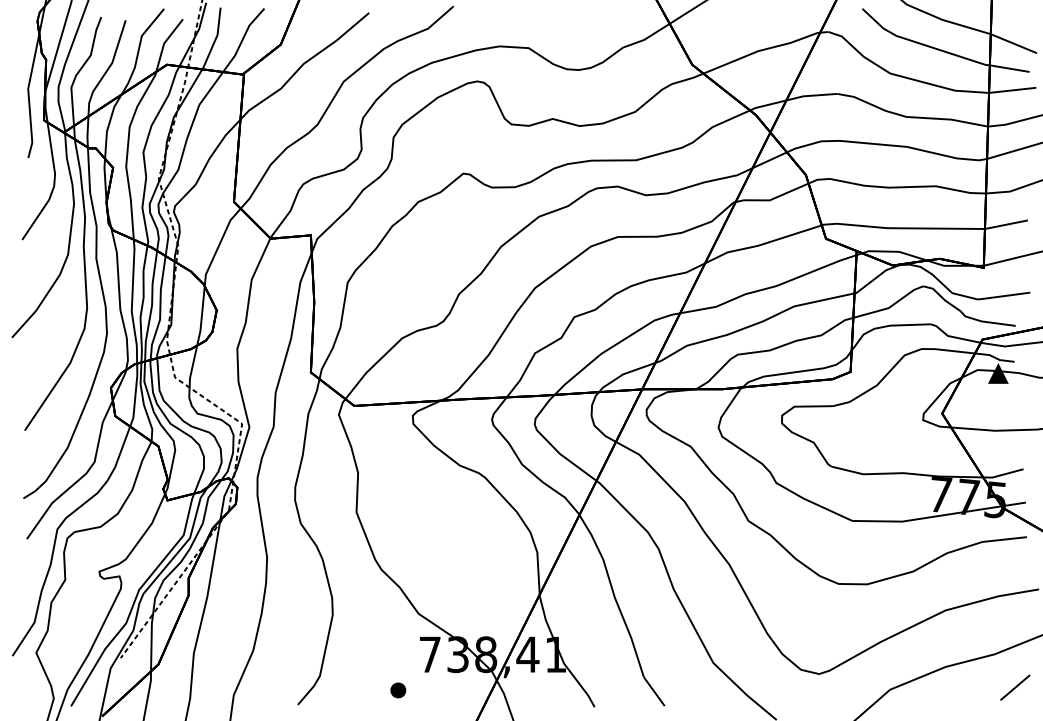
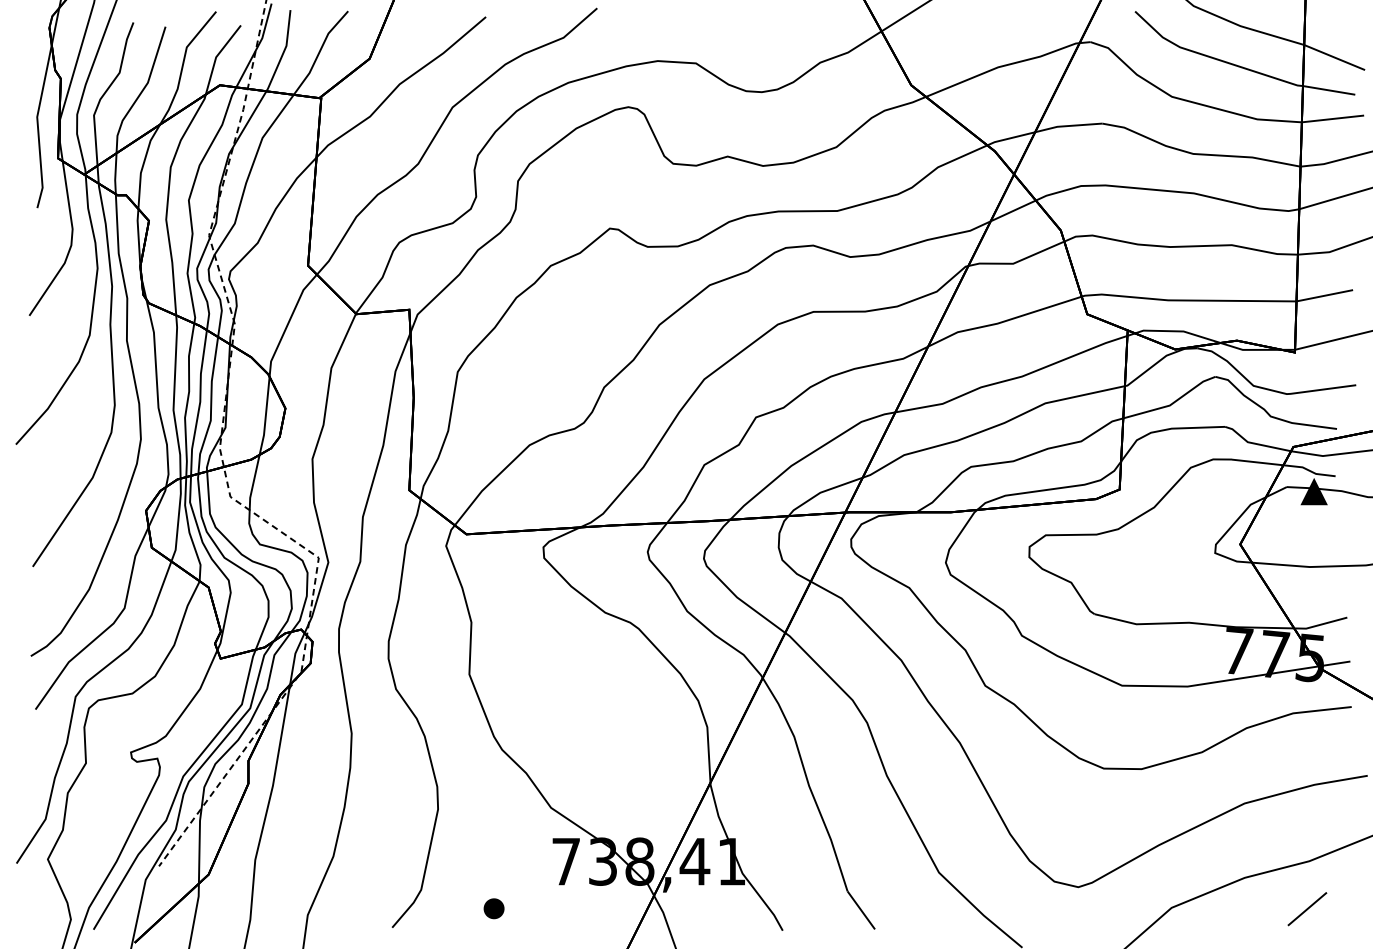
line: (1015, 687) -> (1307, 908), moved
part: (398, 690) -> (494, 908), moved

